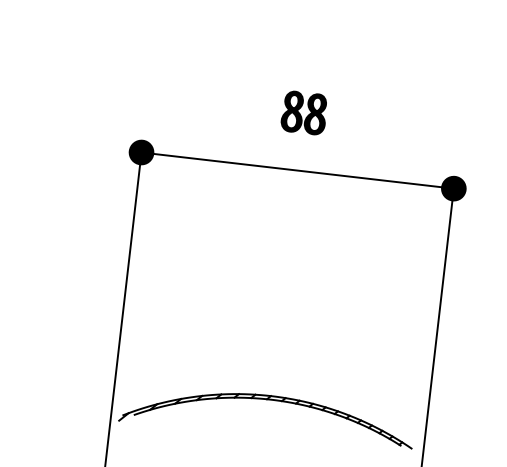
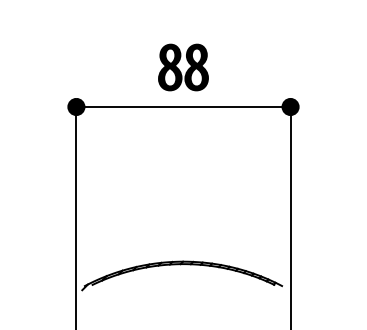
part: (304, 112) -> (183, 67), size x1.67

